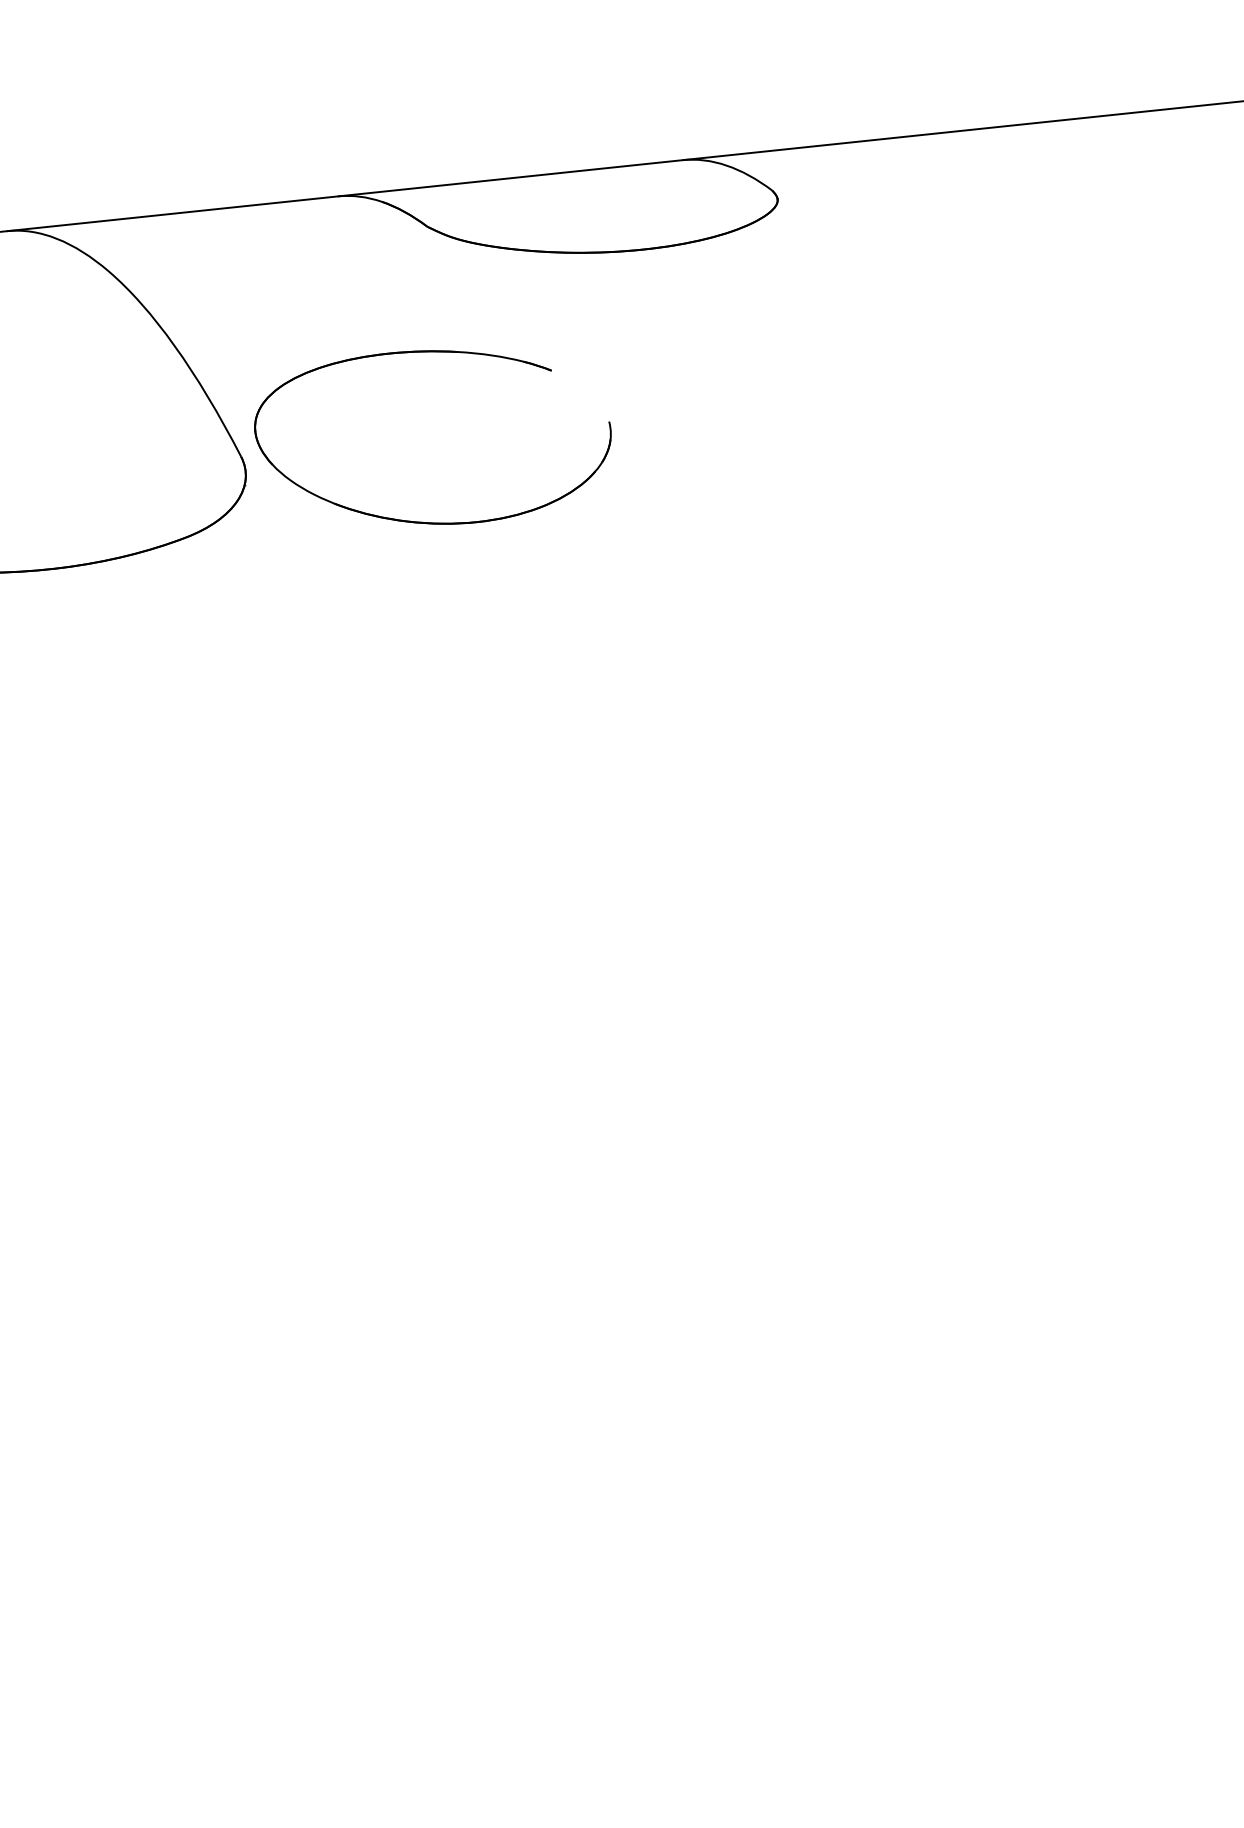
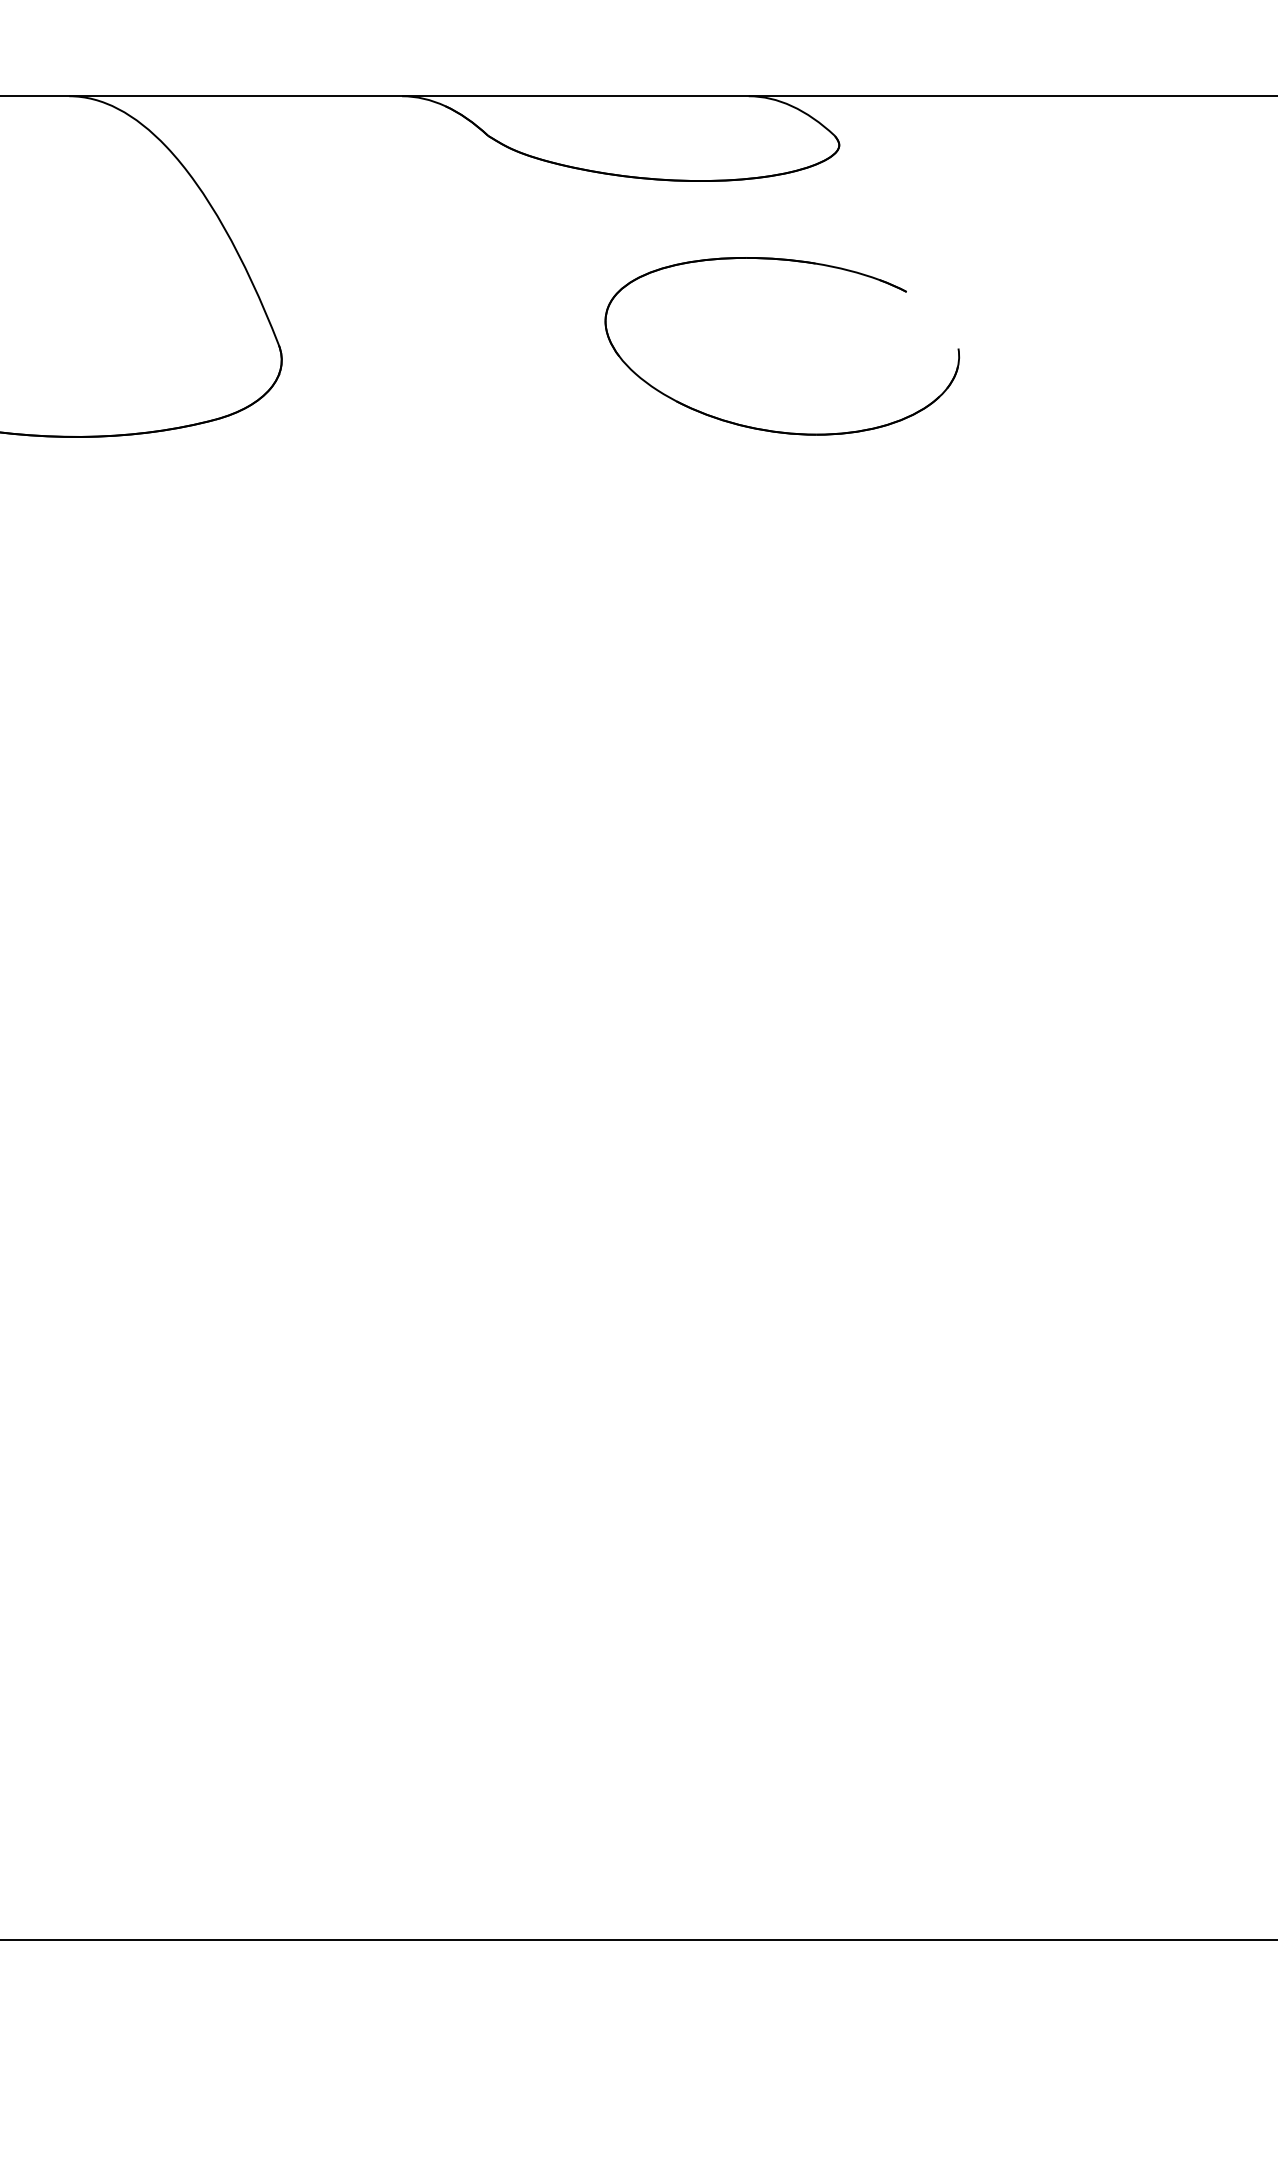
part: (428, 521) -> (768, 429), moved

